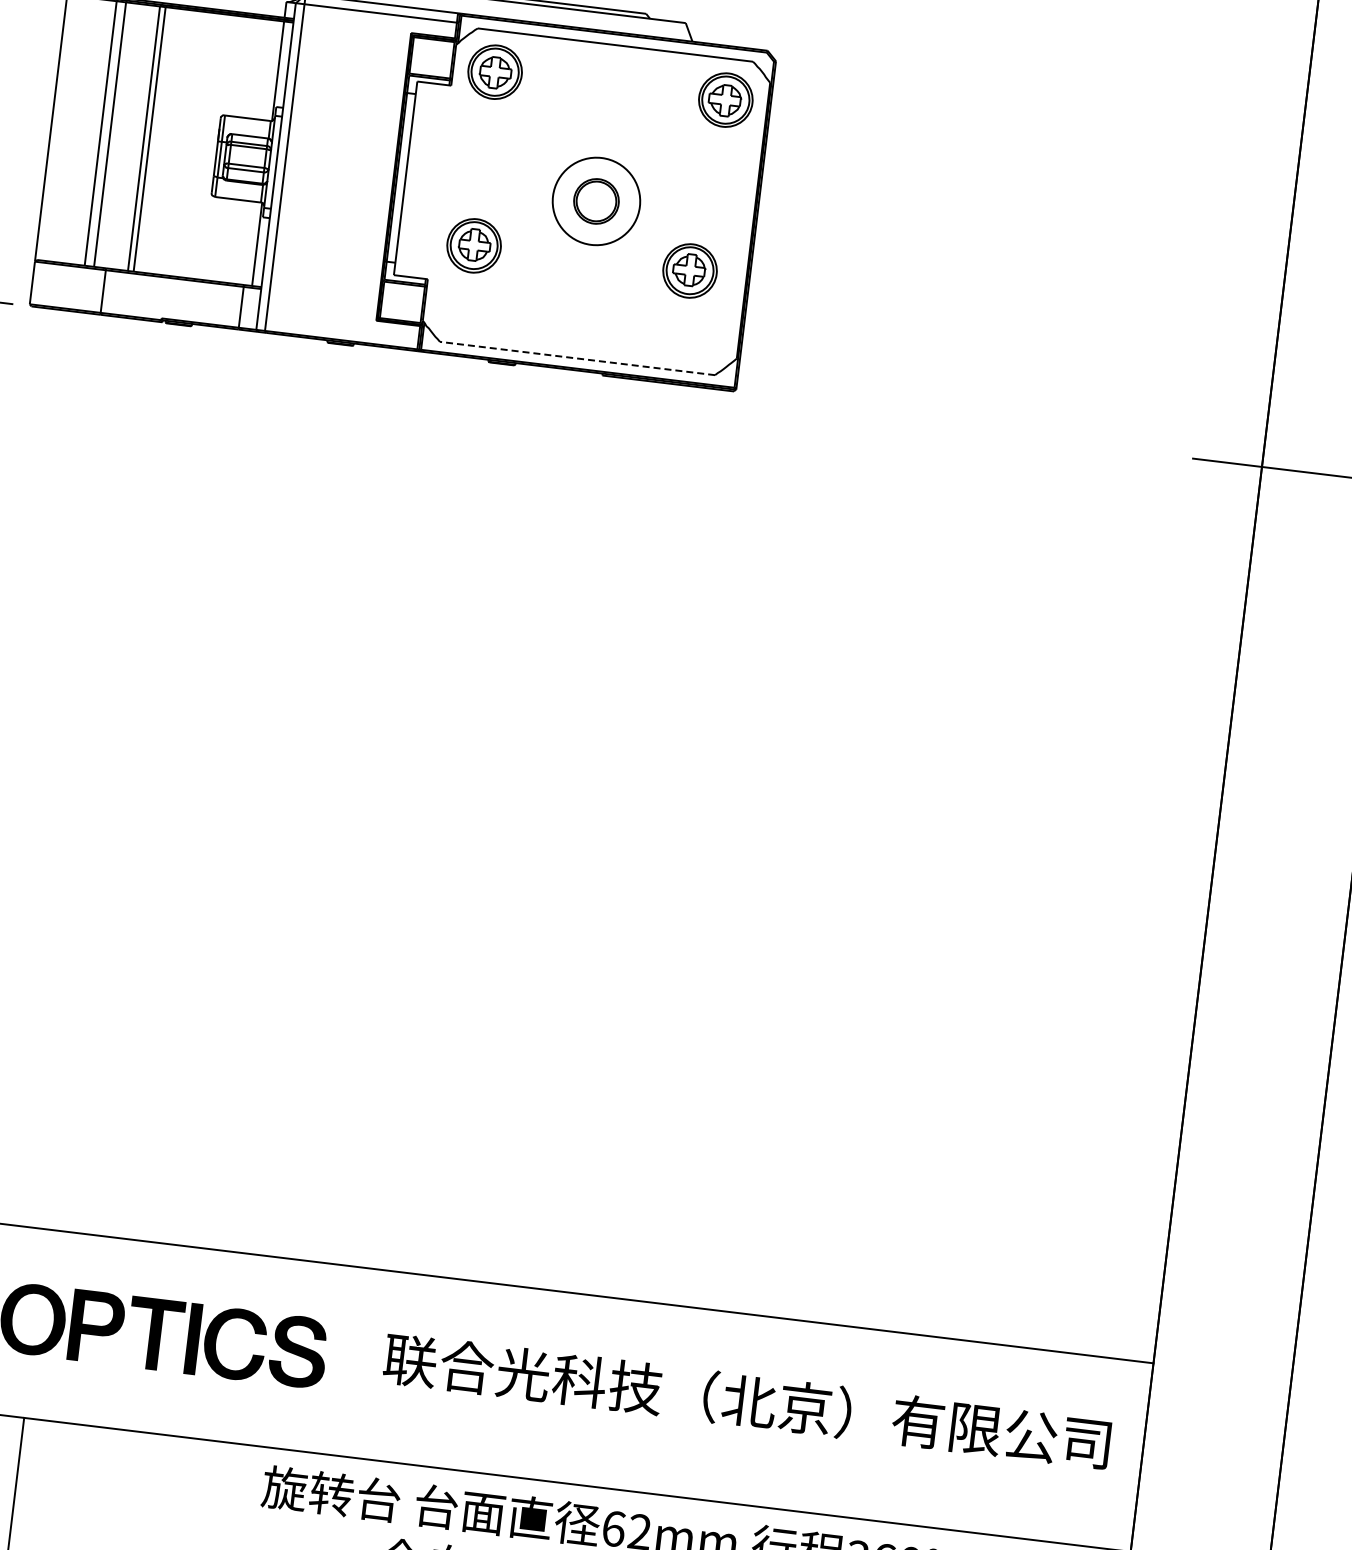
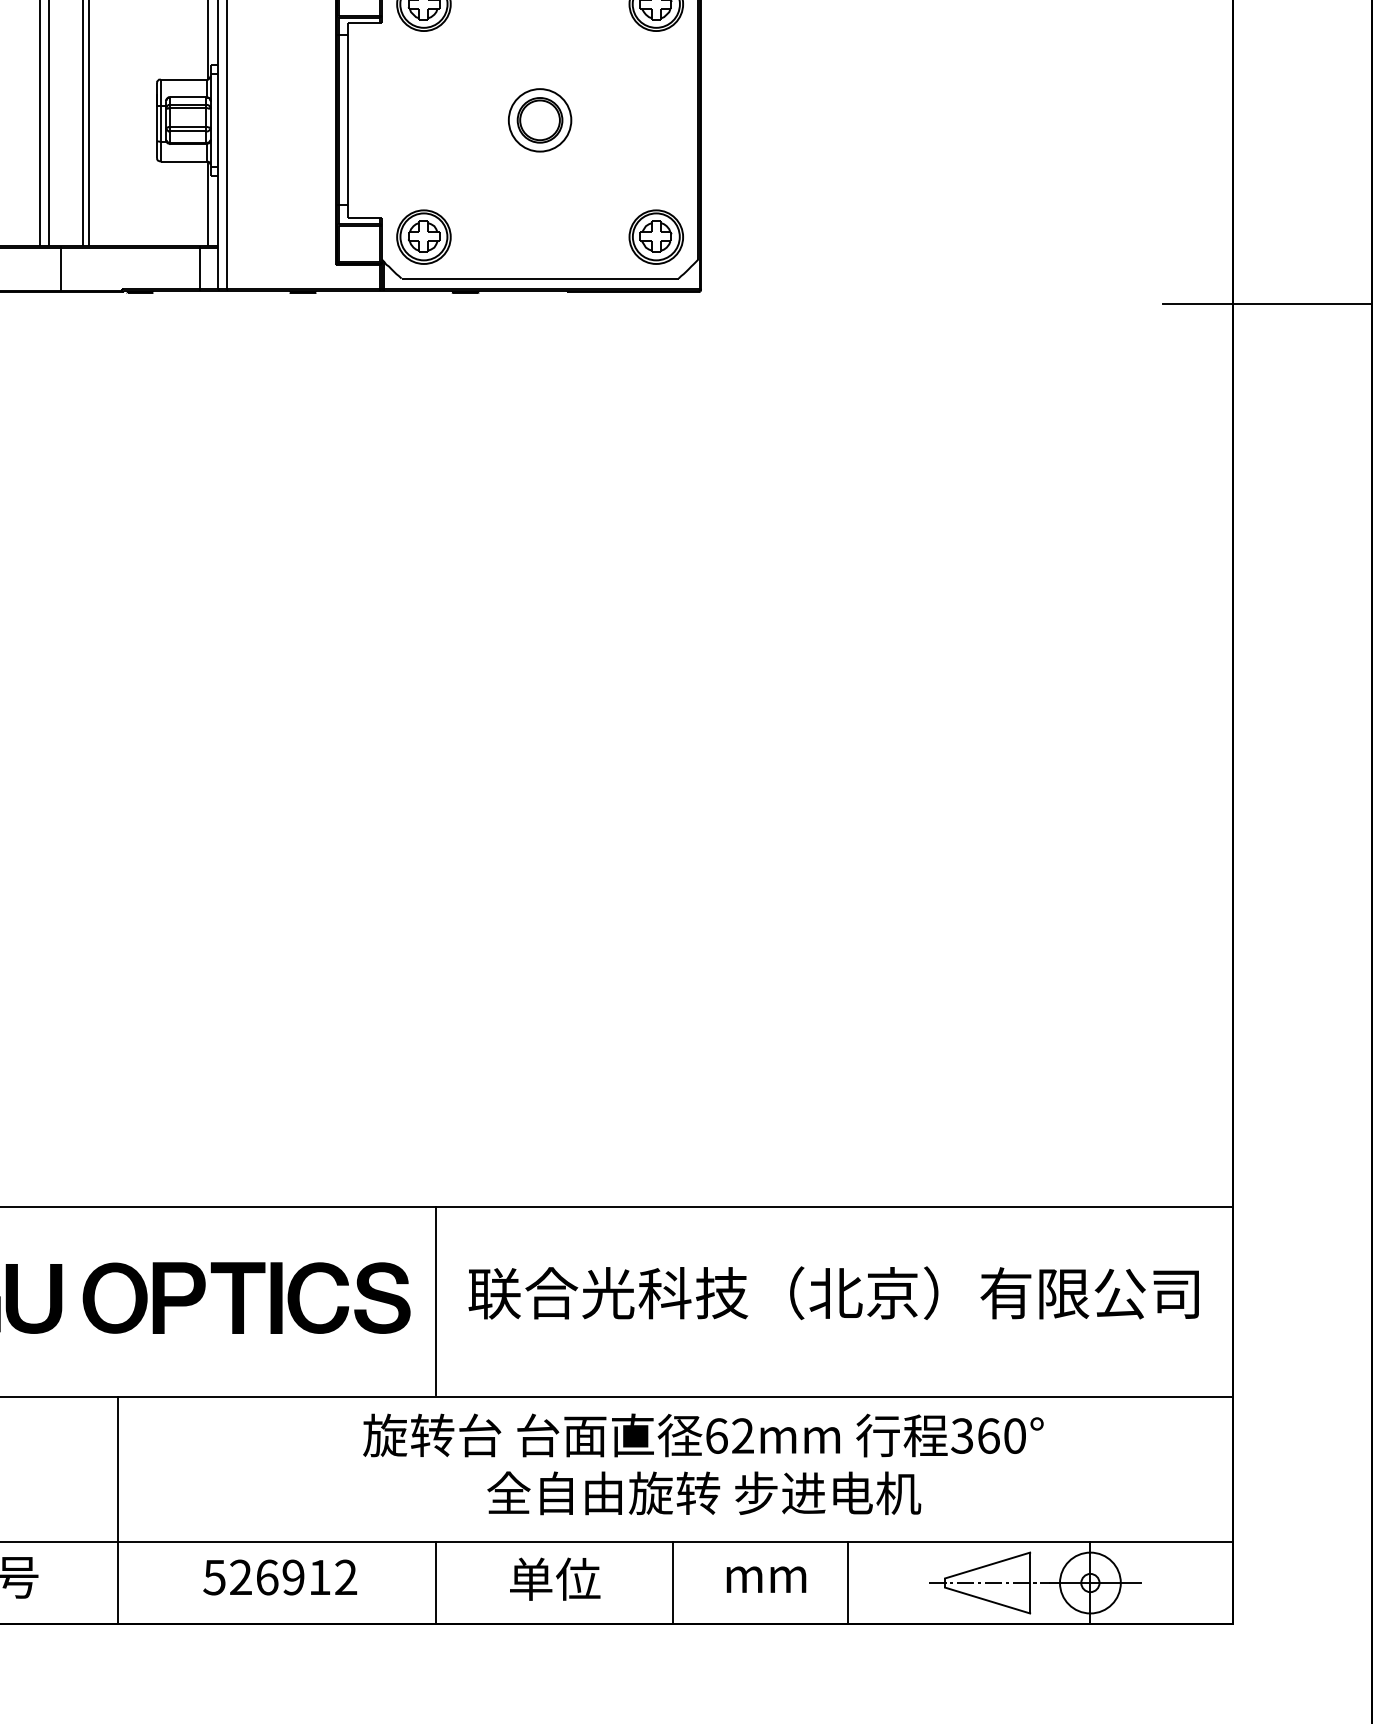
circle: (595, 201) -> (539, 120), size x0.71
part: (473, 245) -> (423, 236), moved
part: (689, 270) -> (655, 236), moved
line: (577, 358) -> (540, 278), dashed -> solid
line: (350, 1360) -> (435, 1300), added

